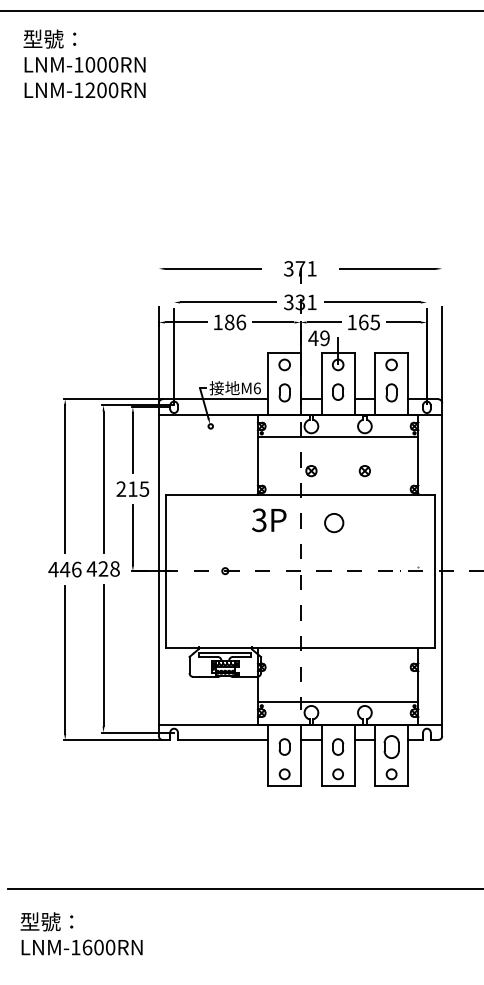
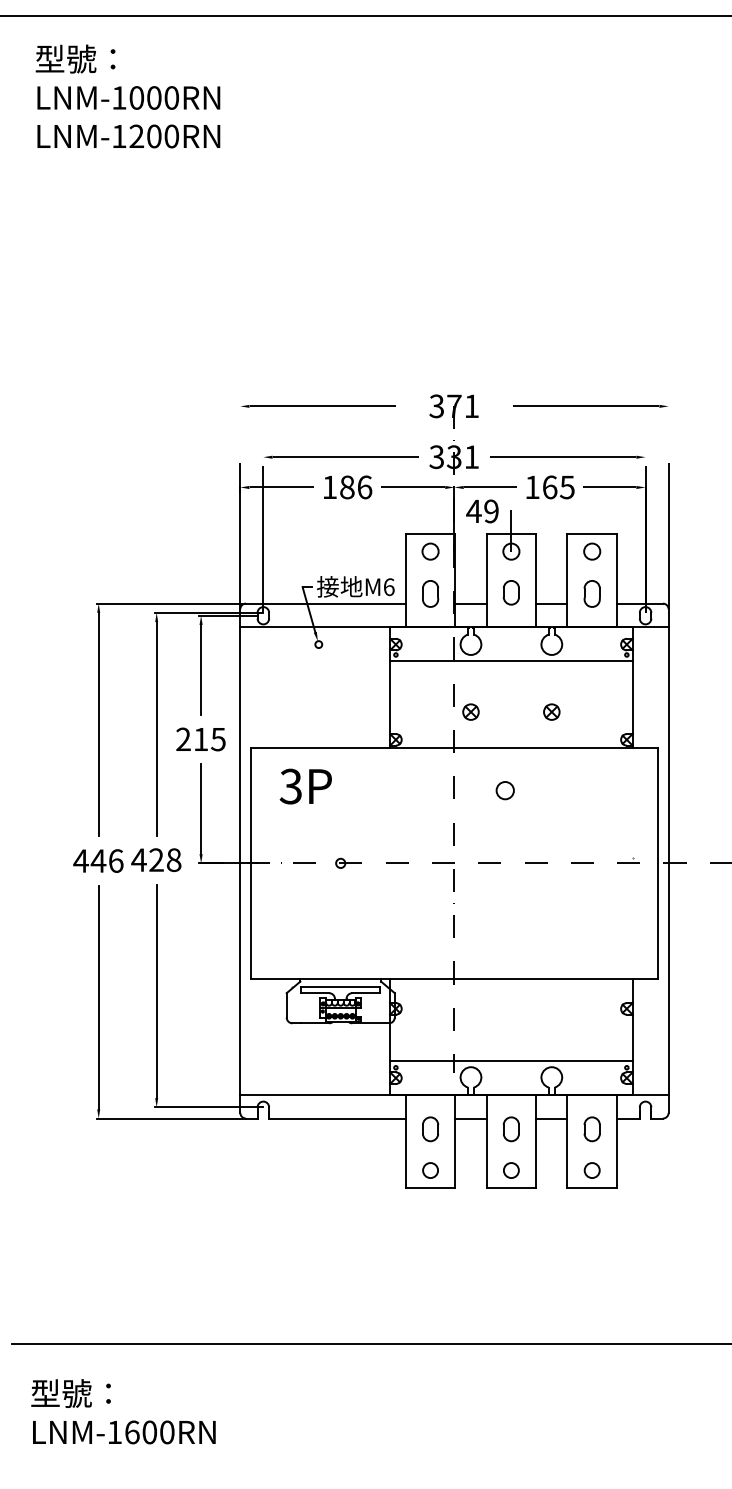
text: (269, 520) -> (306, 786), moved
circle: (333, 522) -> (504, 789), size x0.62
part: (391, 746) -> (592, 1128), size x0.71

